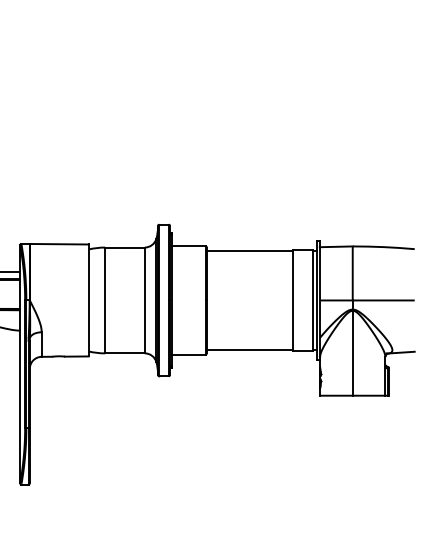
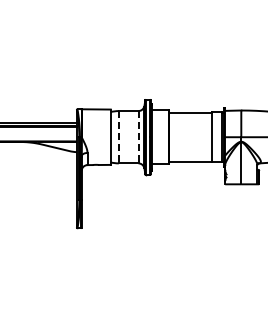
line: (104, 301) -> (118, 137), solid -> dashed
line: (144, 301) -> (138, 137), solid -> dashed

